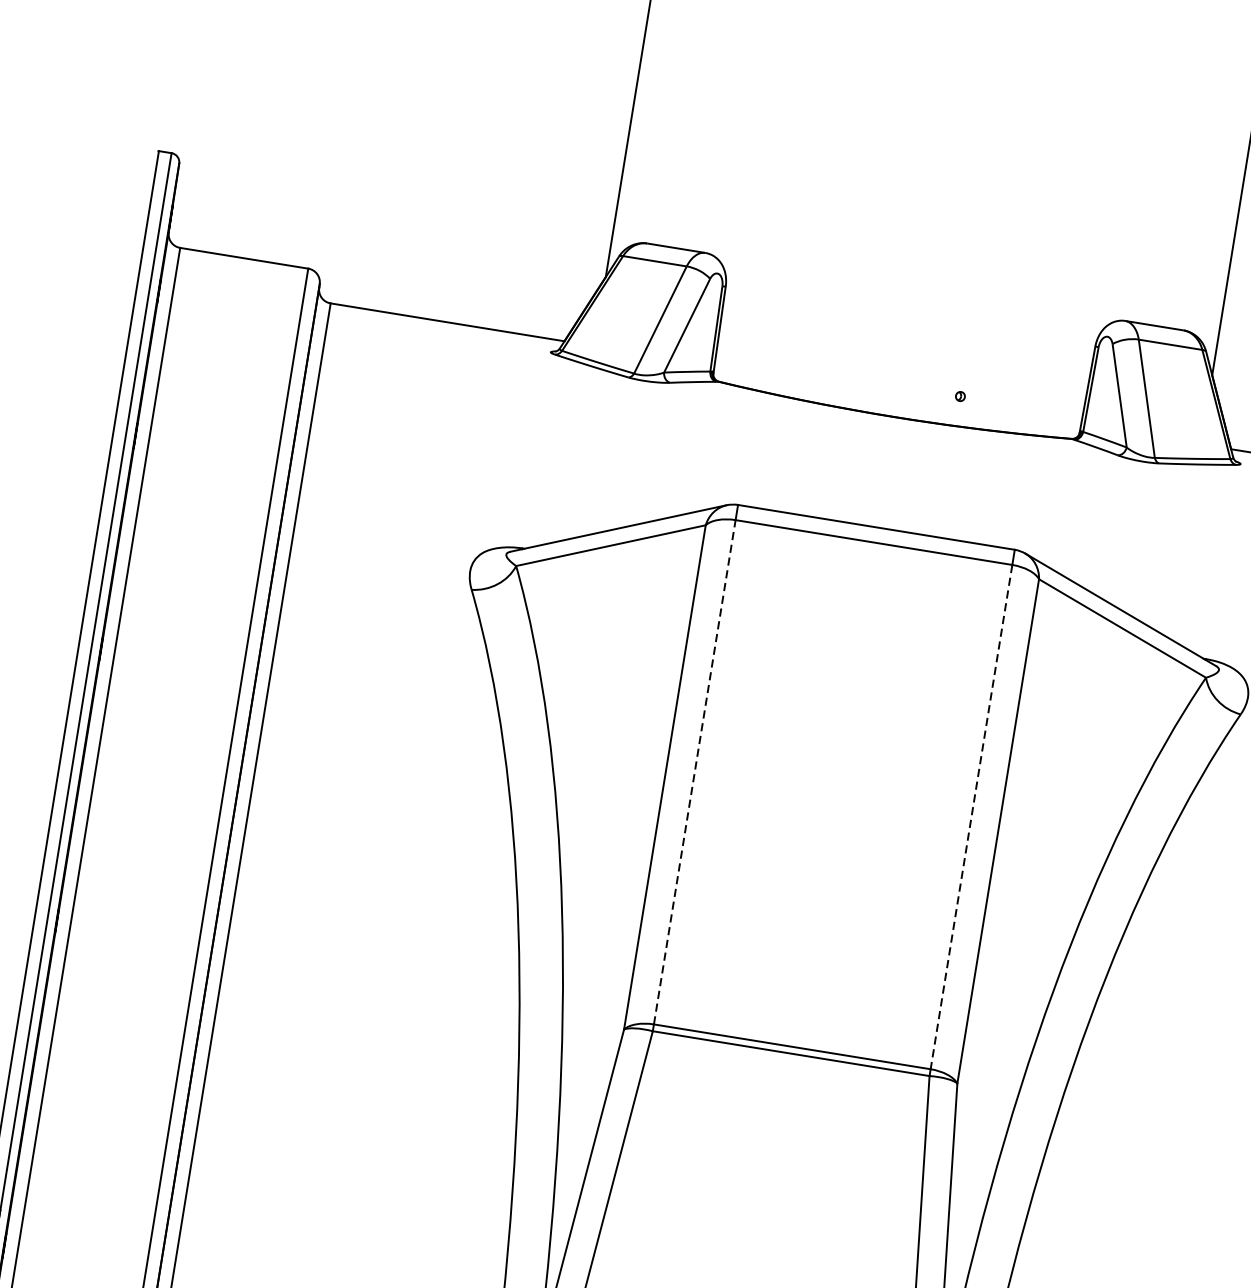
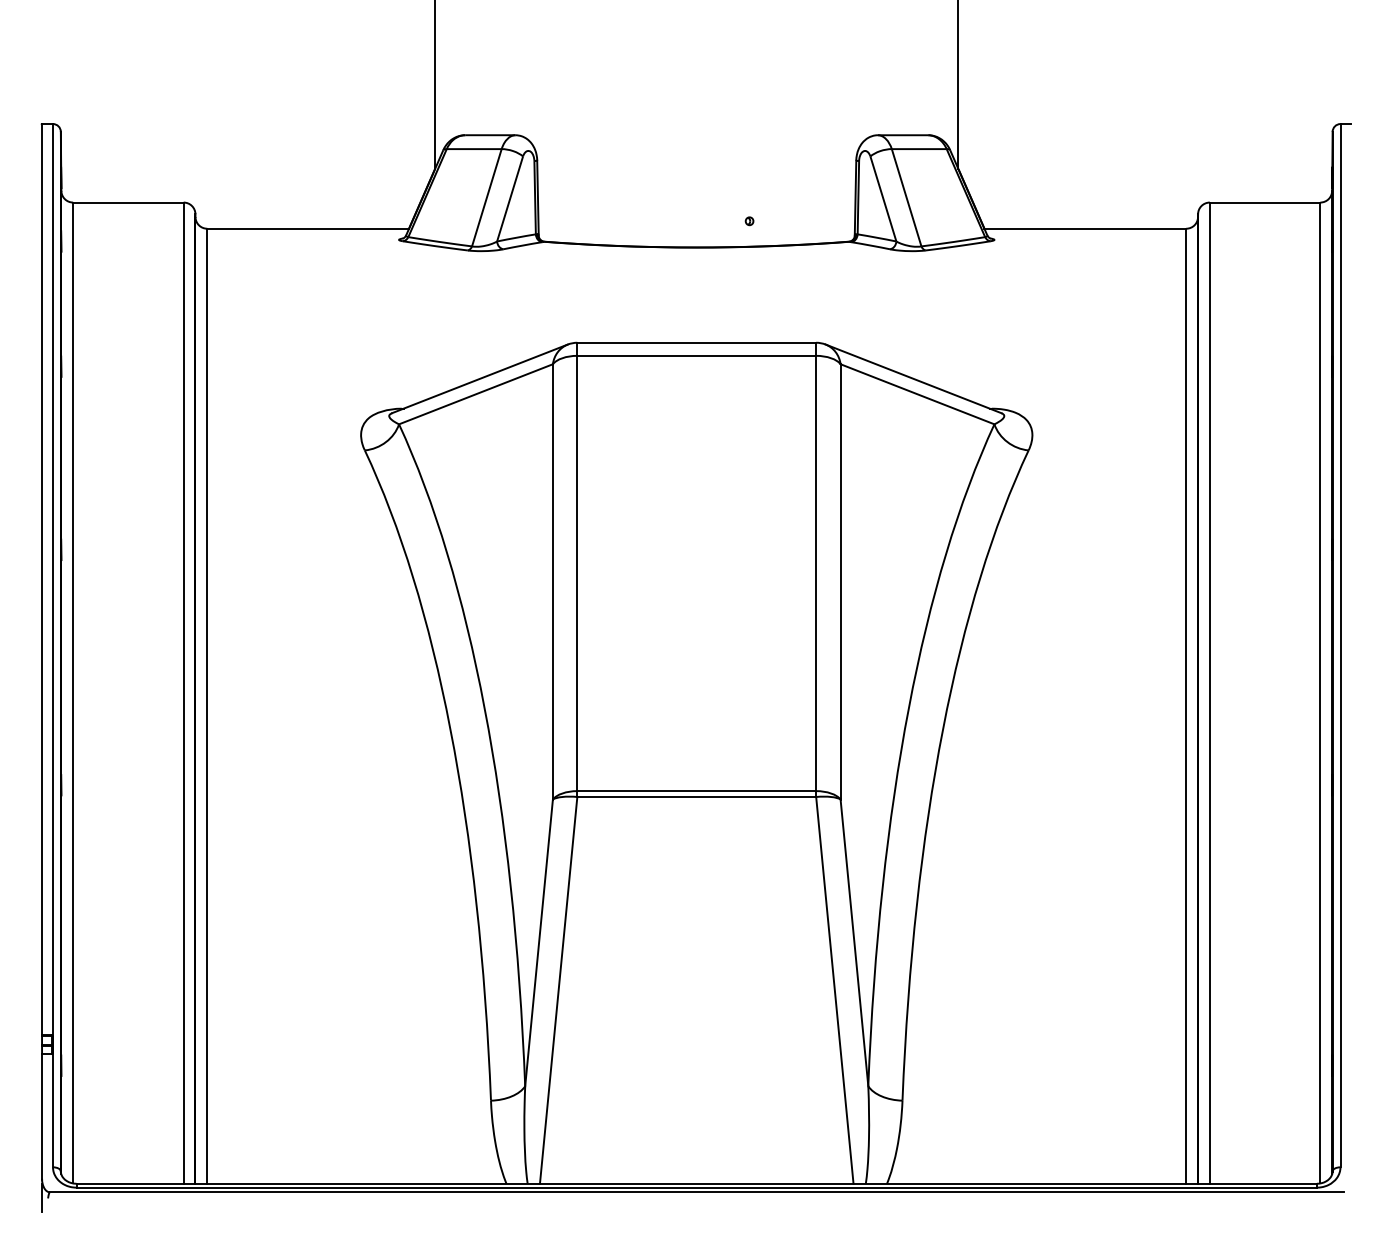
line: (694, 772) -> (577, 573), dashed -> solid
line: (971, 817) -> (816, 573), dashed -> solid

